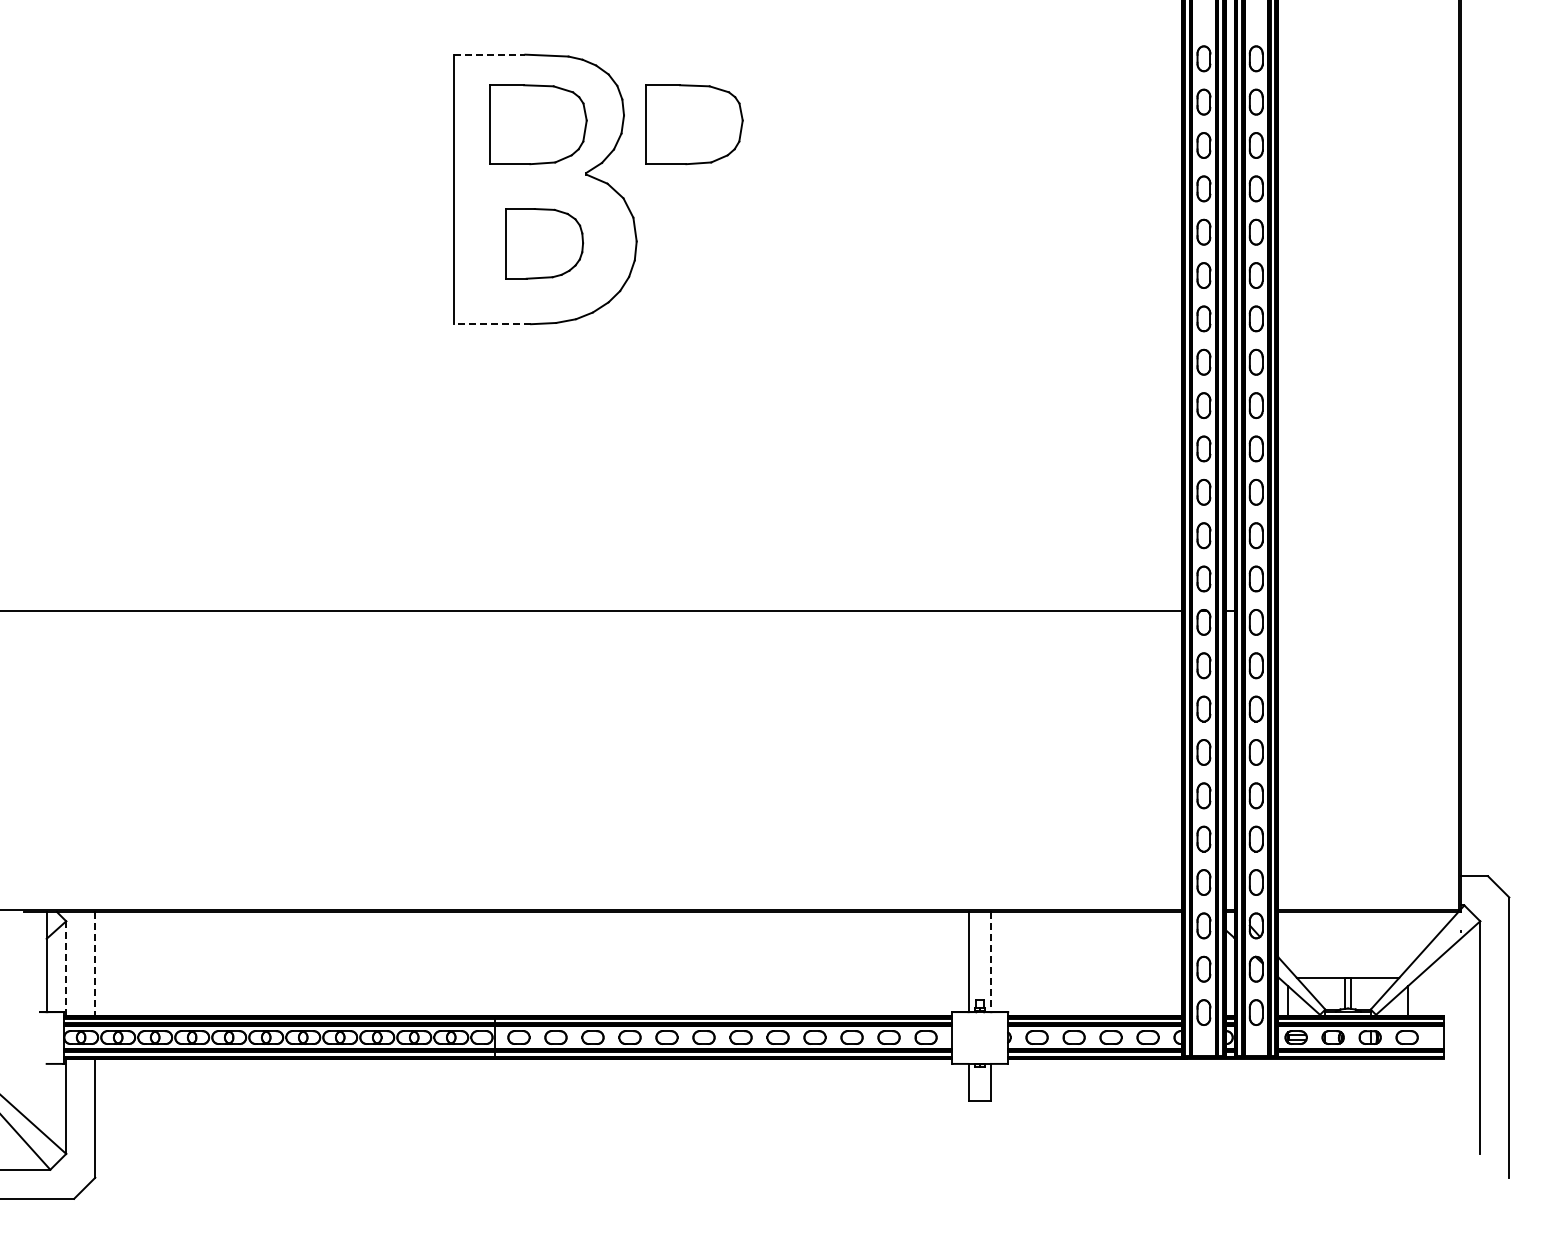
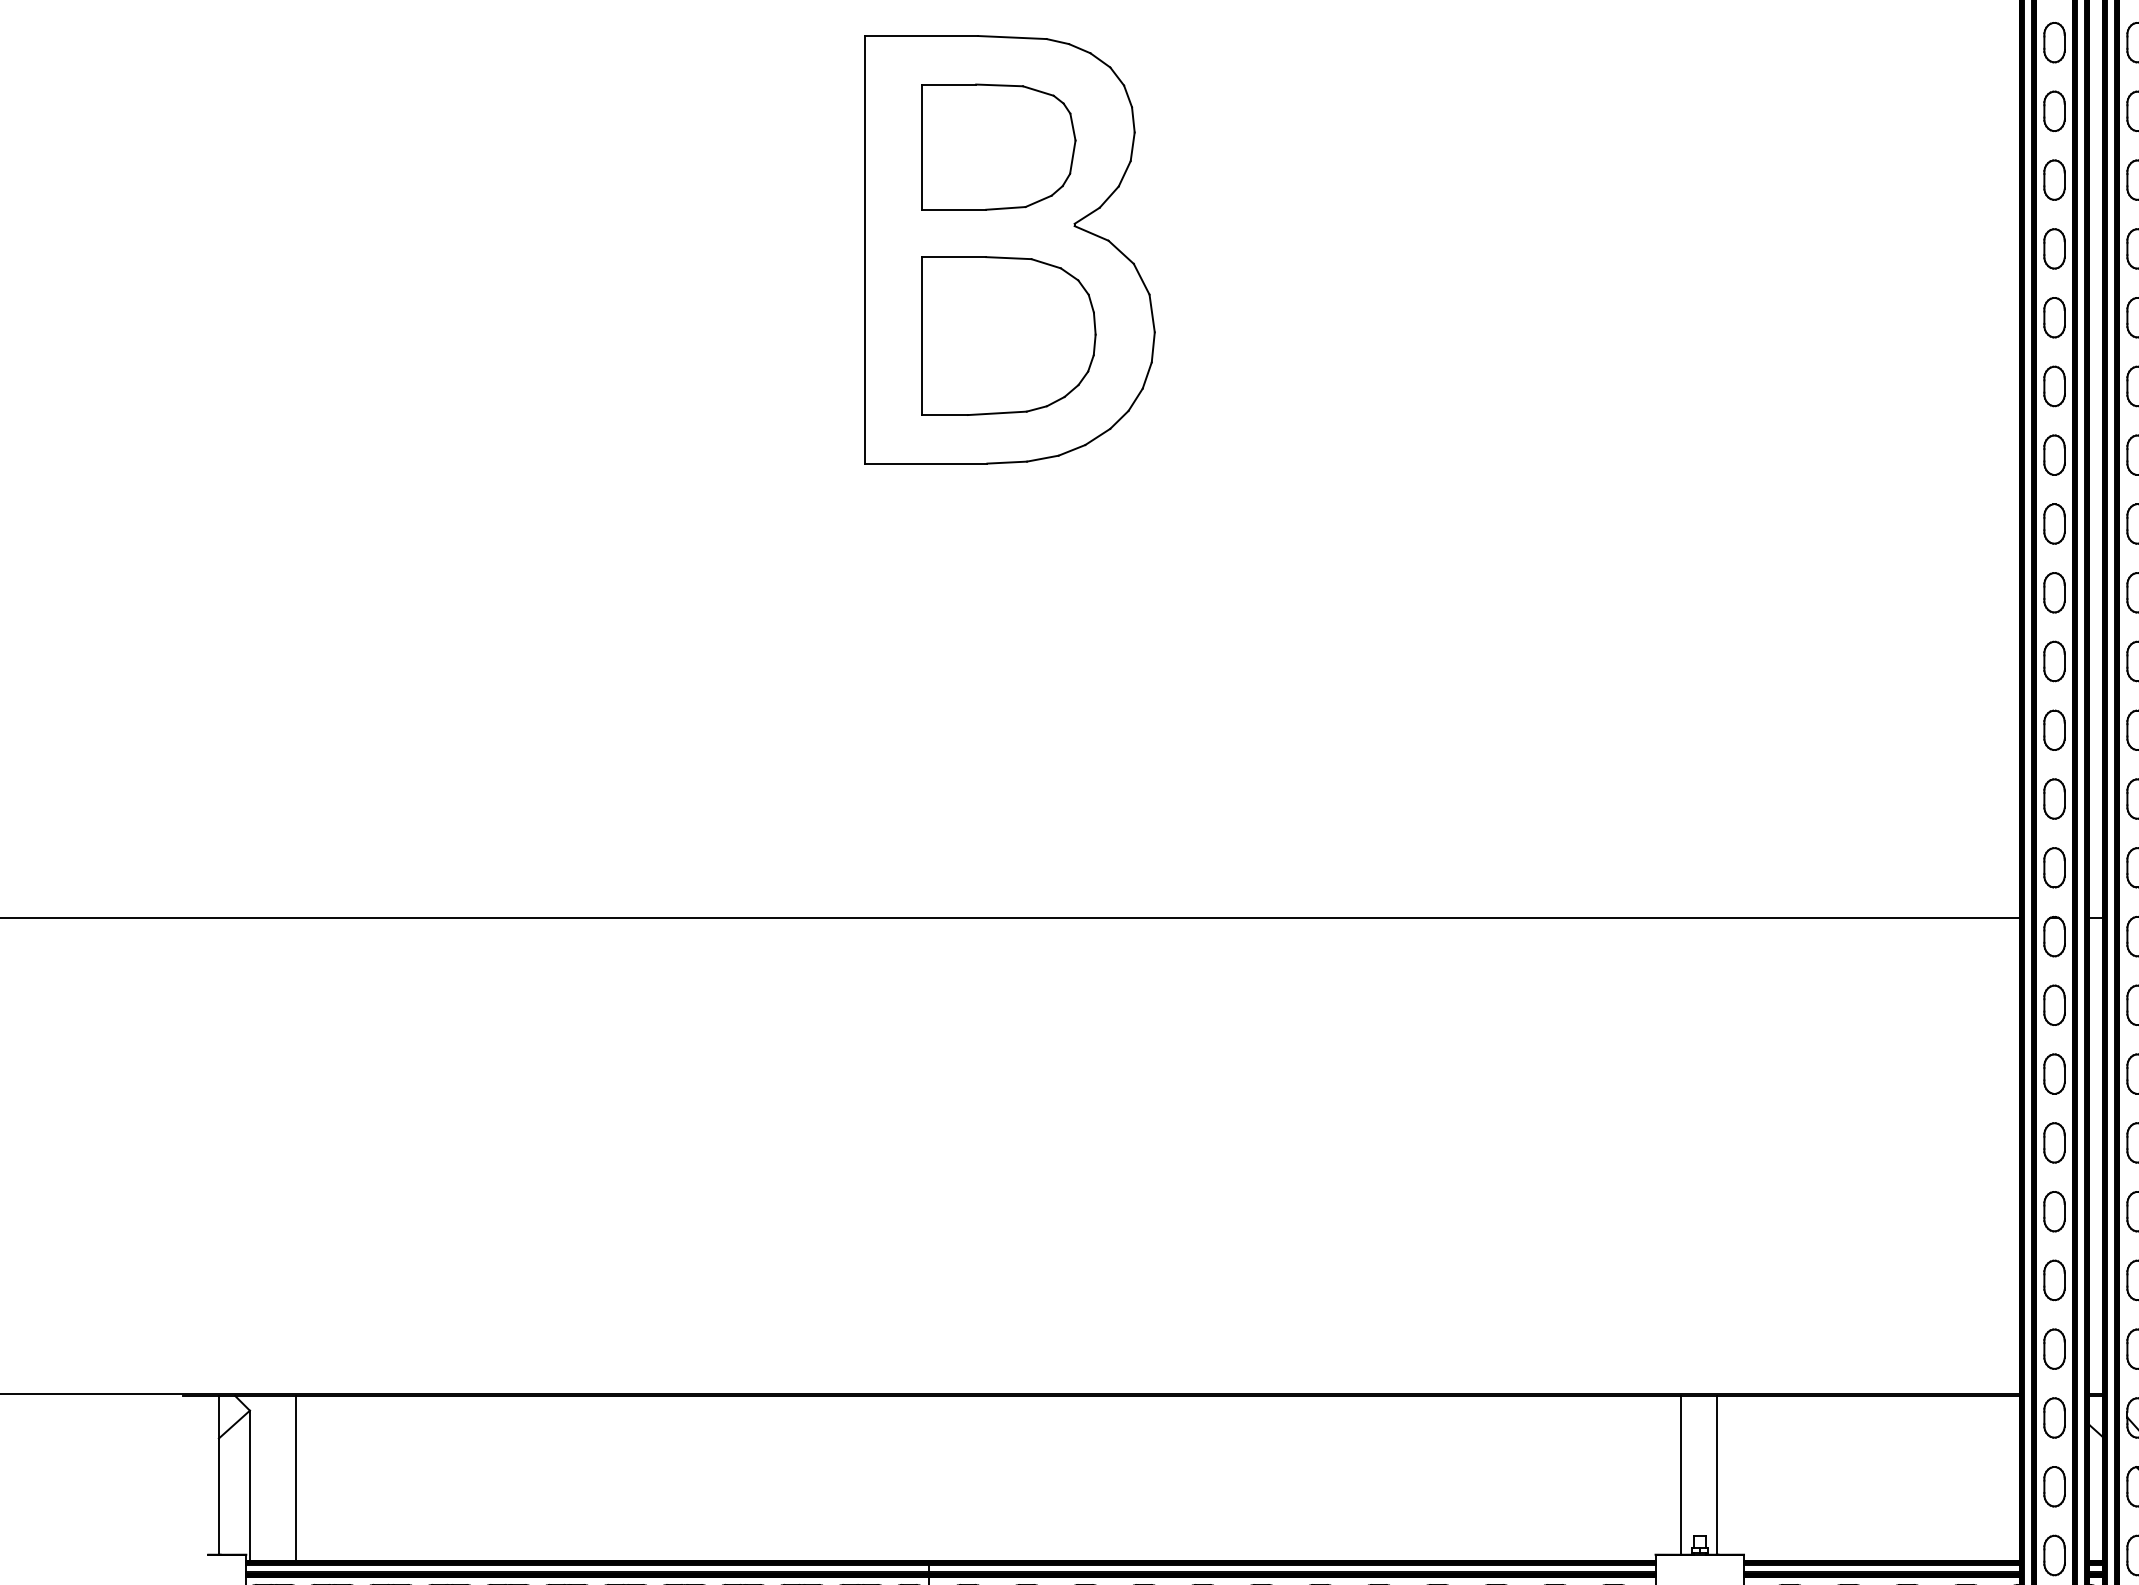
line: (489, 54) -> (921, 35), dashed -> solid
part: (694, 124) -> (1246, 146), removed
part: (544, 243) -> (1008, 335), size x1.43
line: (492, 324) -> (926, 464), dashed -> solid
line: (990, 962) -> (1715, 1476), dashed -> solid
line: (95, 964) -> (296, 1479), dashed -> solid
line: (66, 969) -> (250, 1487), dashed -> solid

